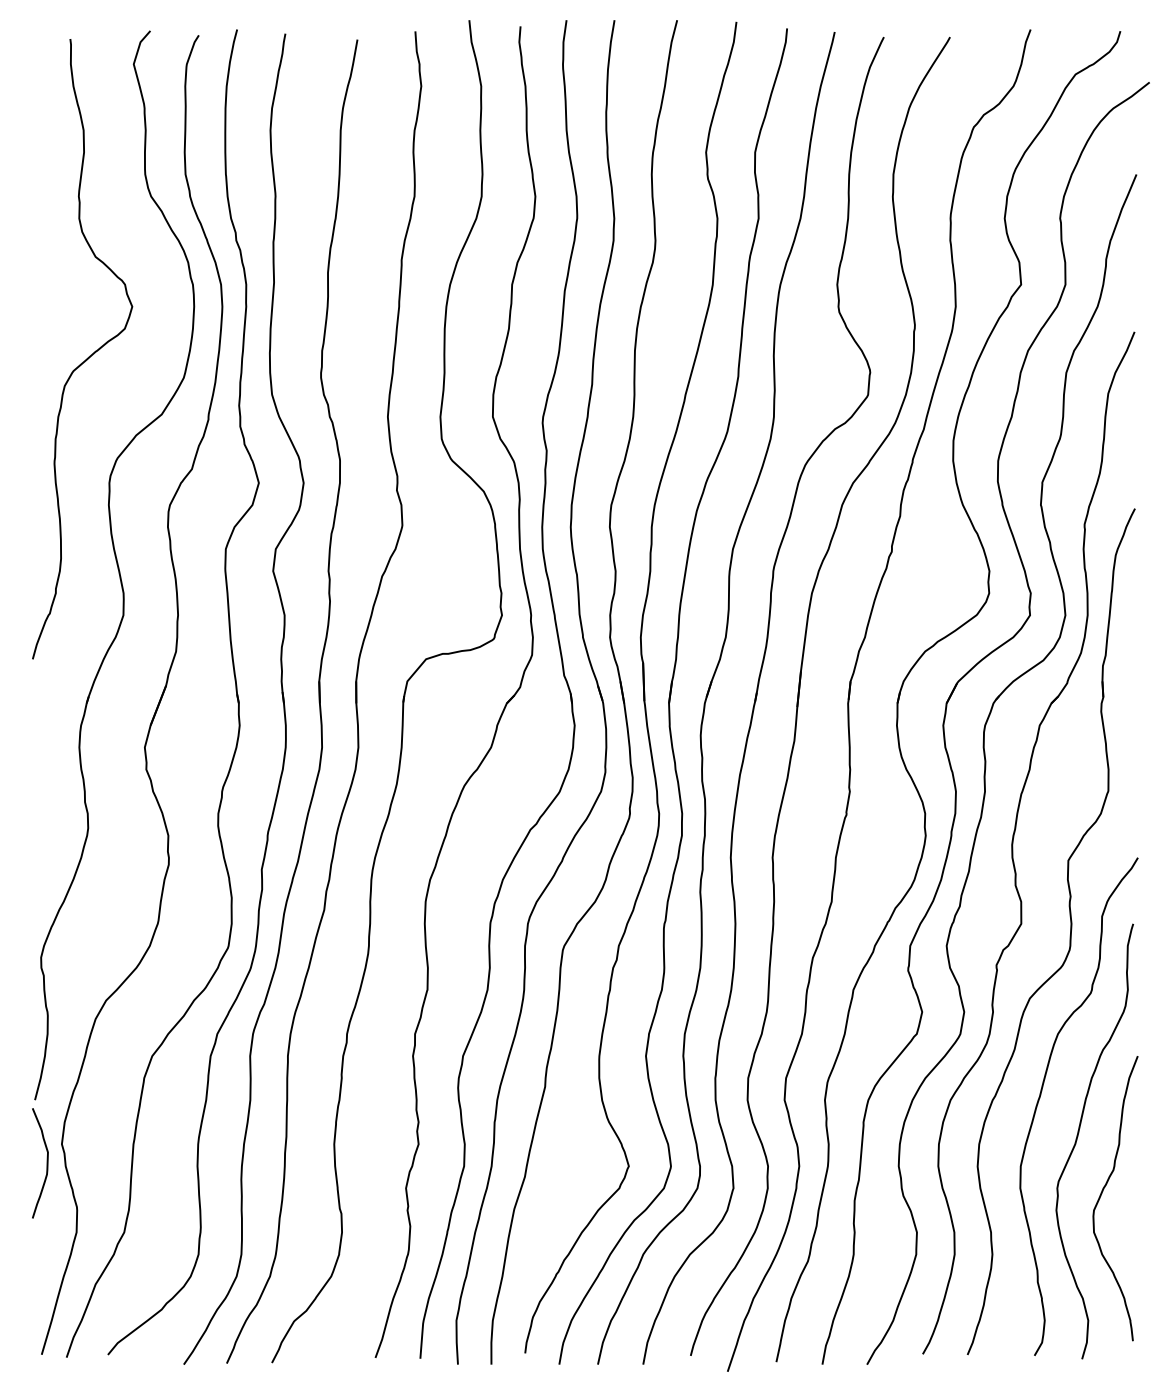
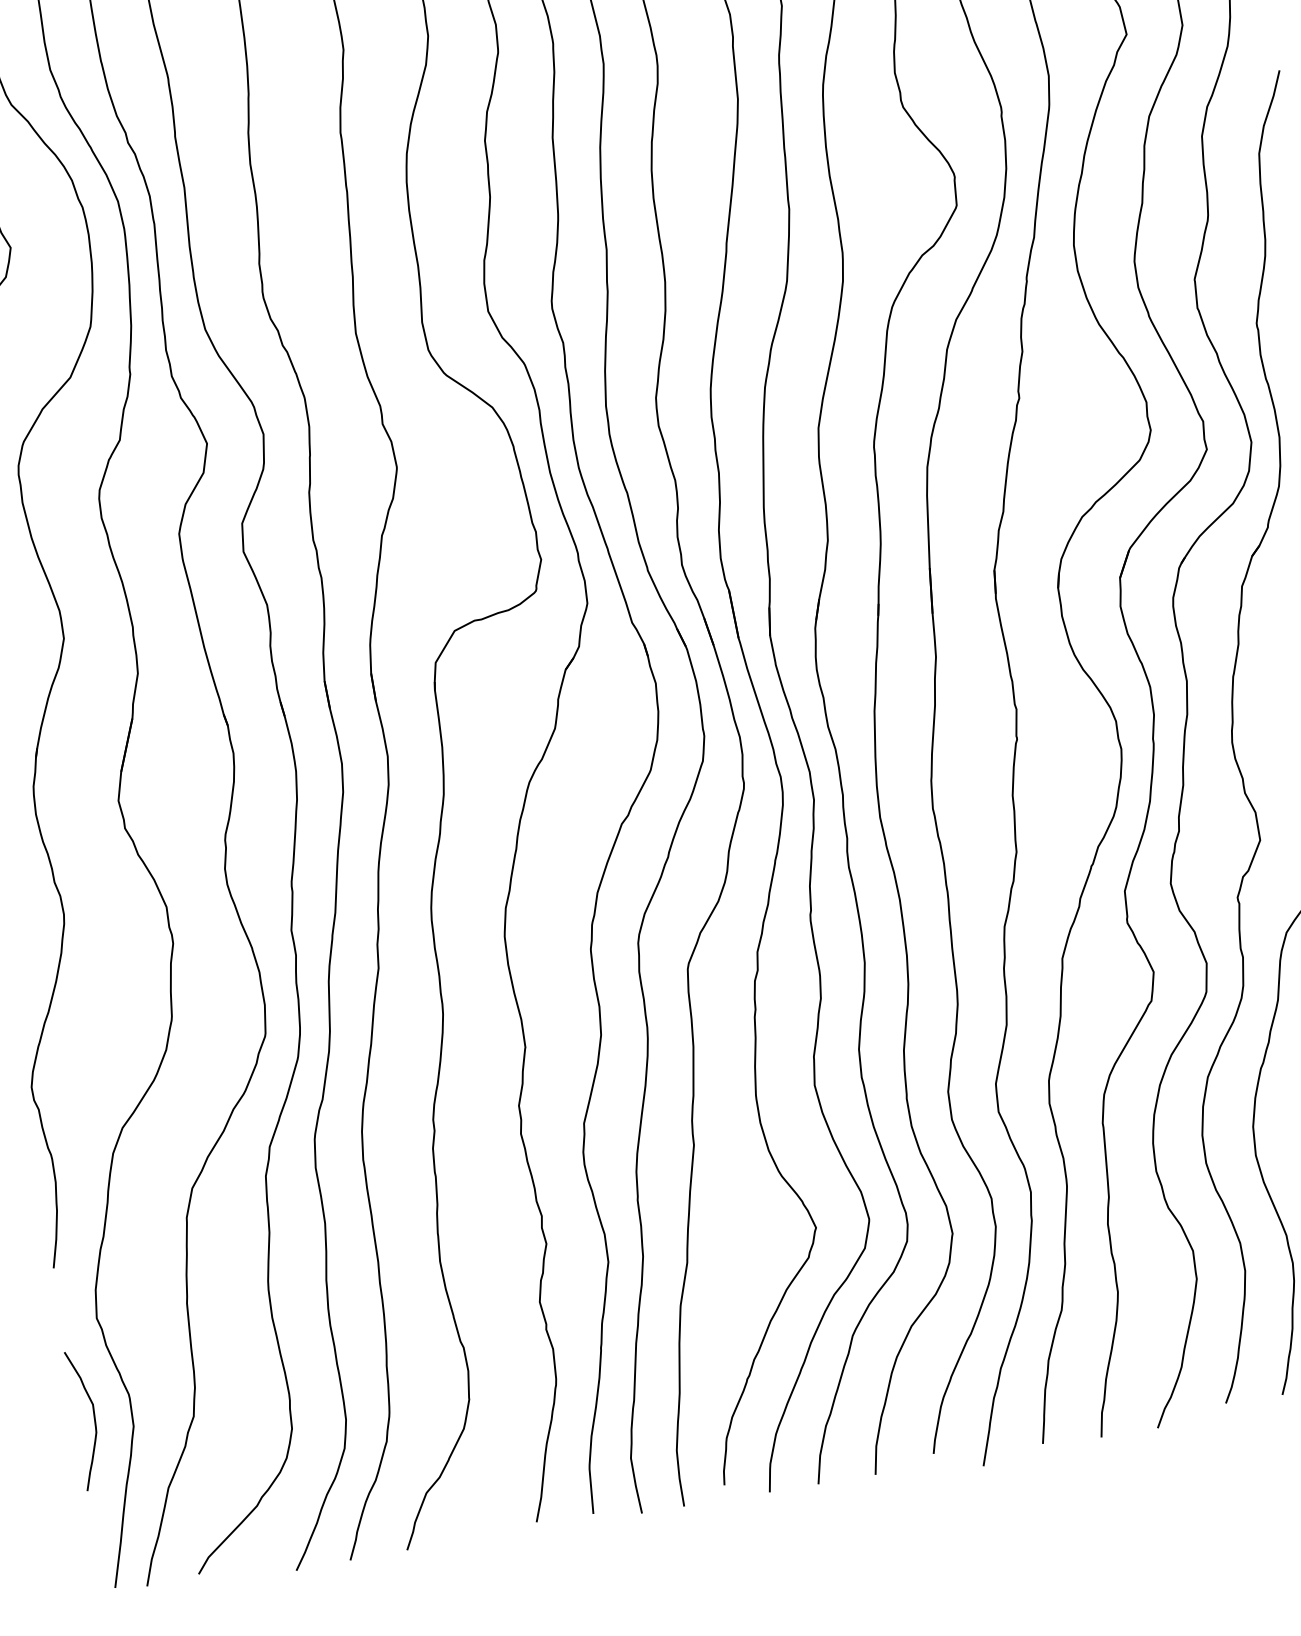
curve: (46, 1163) -> (93, 1418), moved

